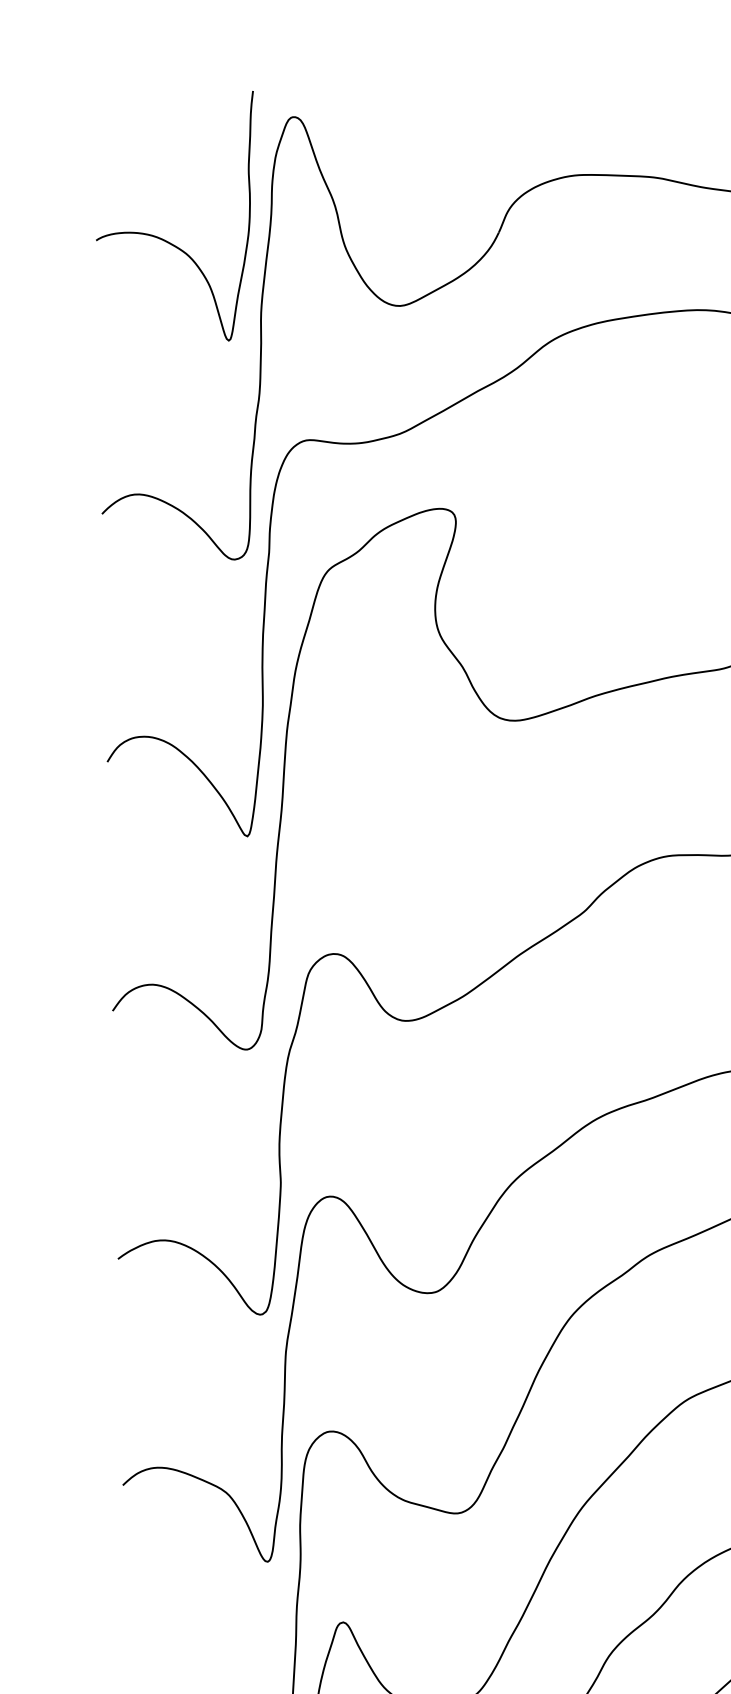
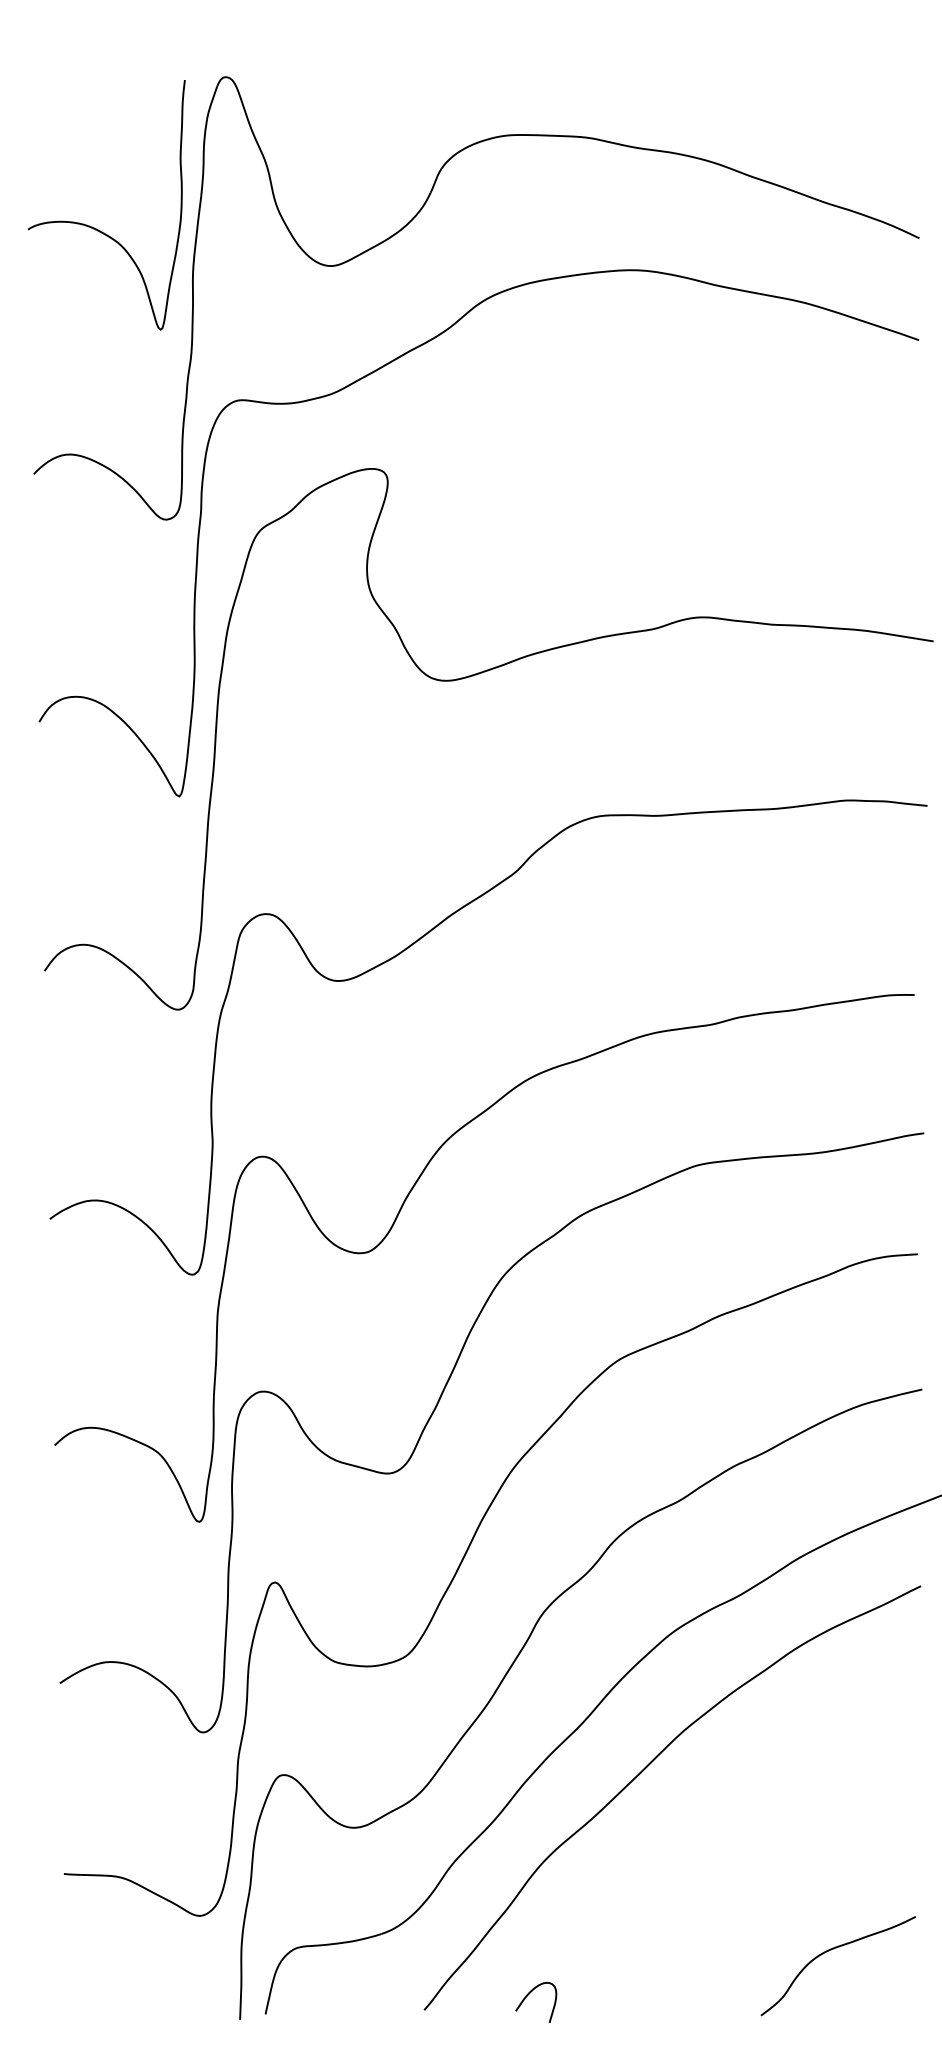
curve: (162, 238) -> (94, 227), moved

